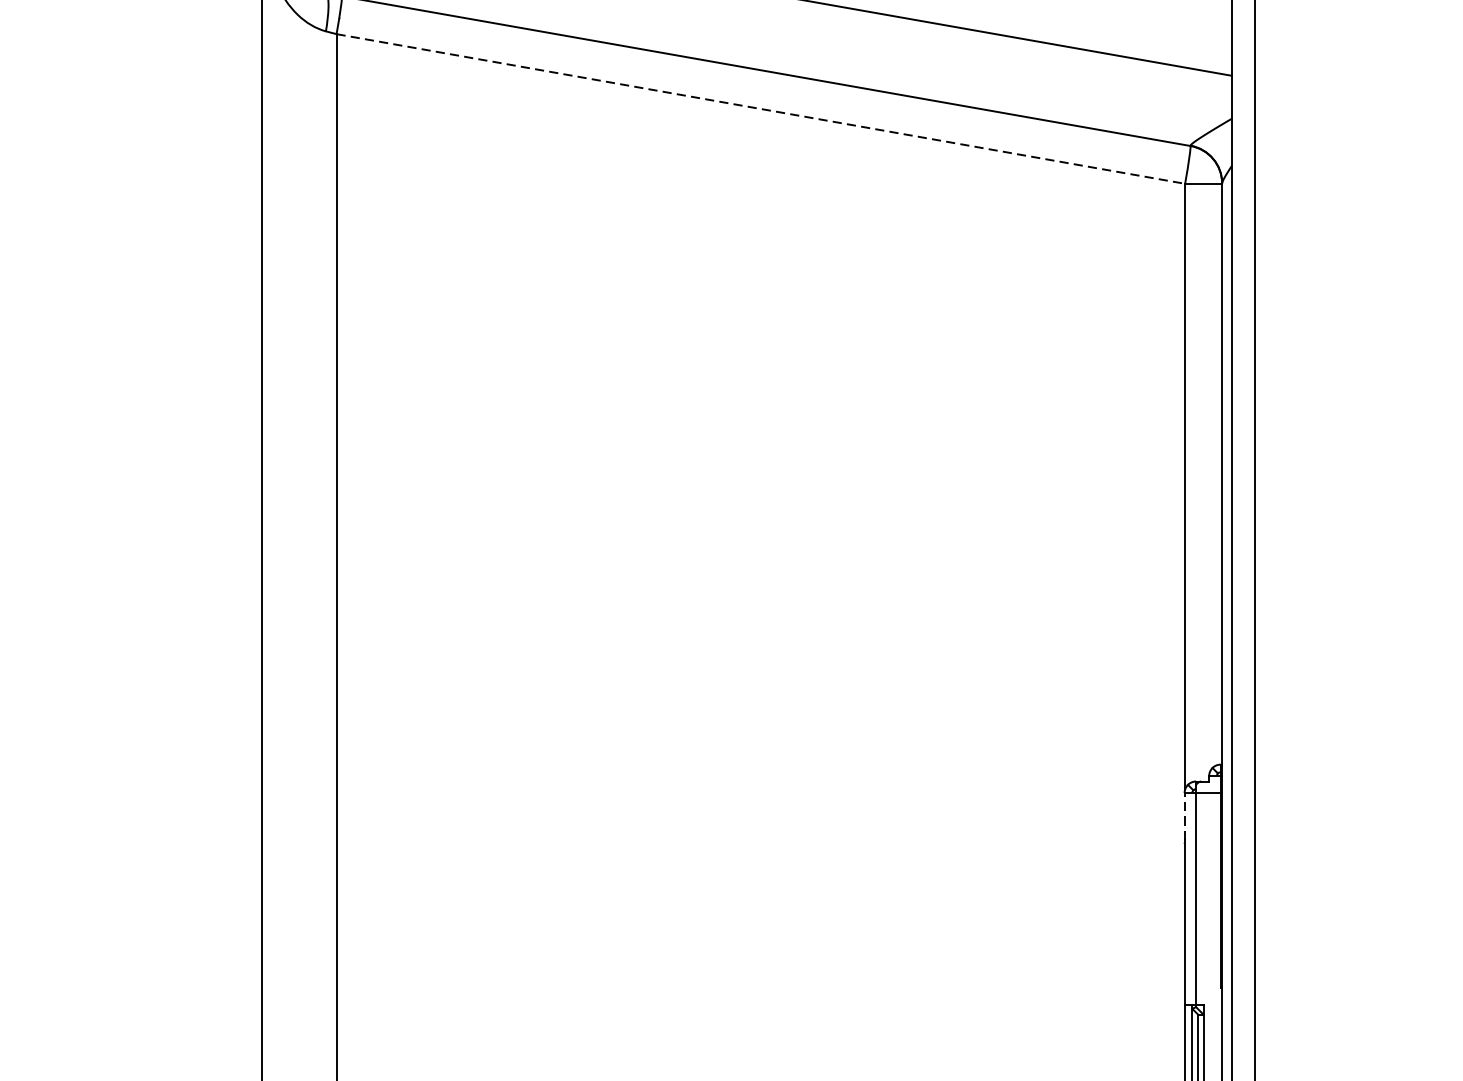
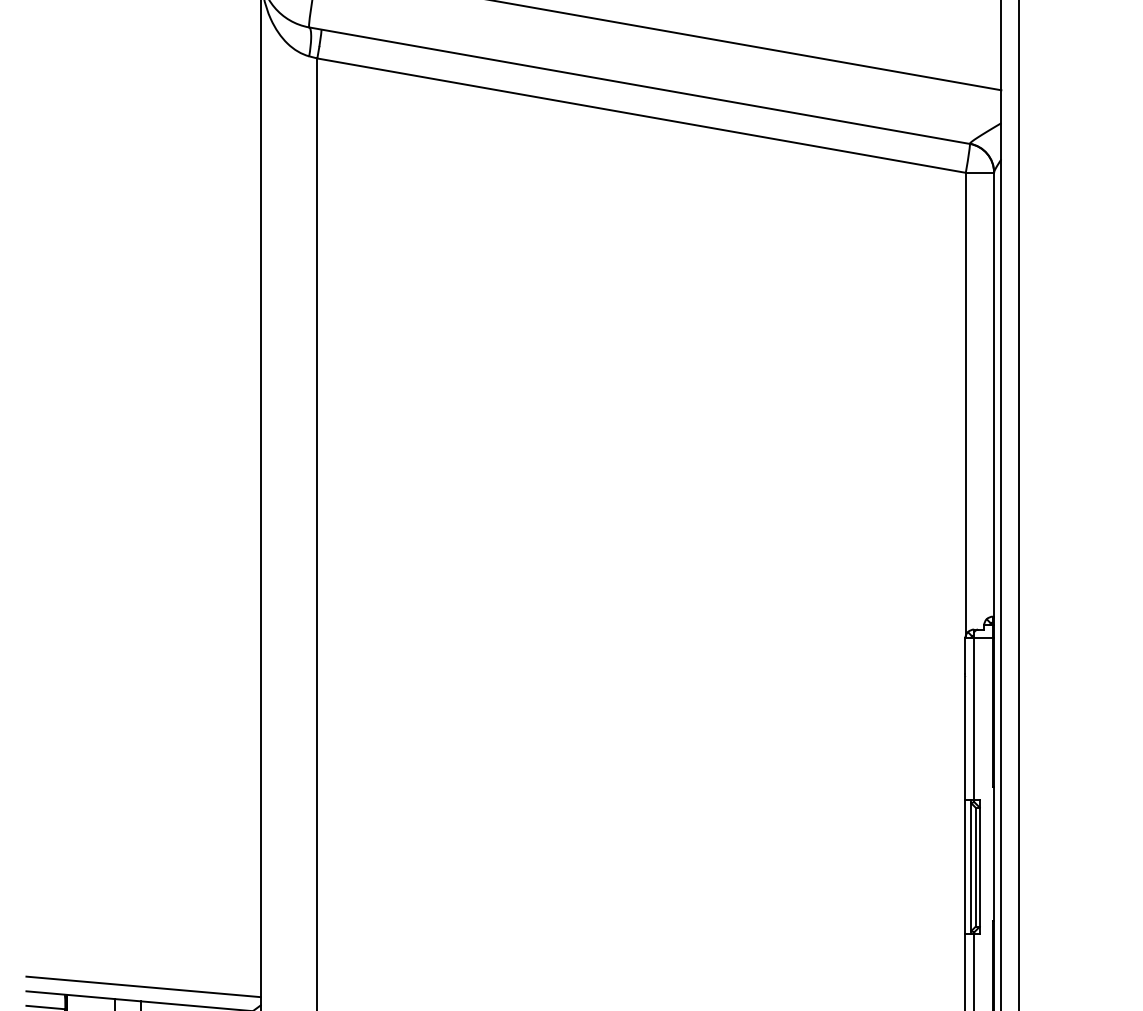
line: (762, 108) -> (642, 115), dashed -> solid
line: (1184, 816) -> (965, 656), dashed -> solid

